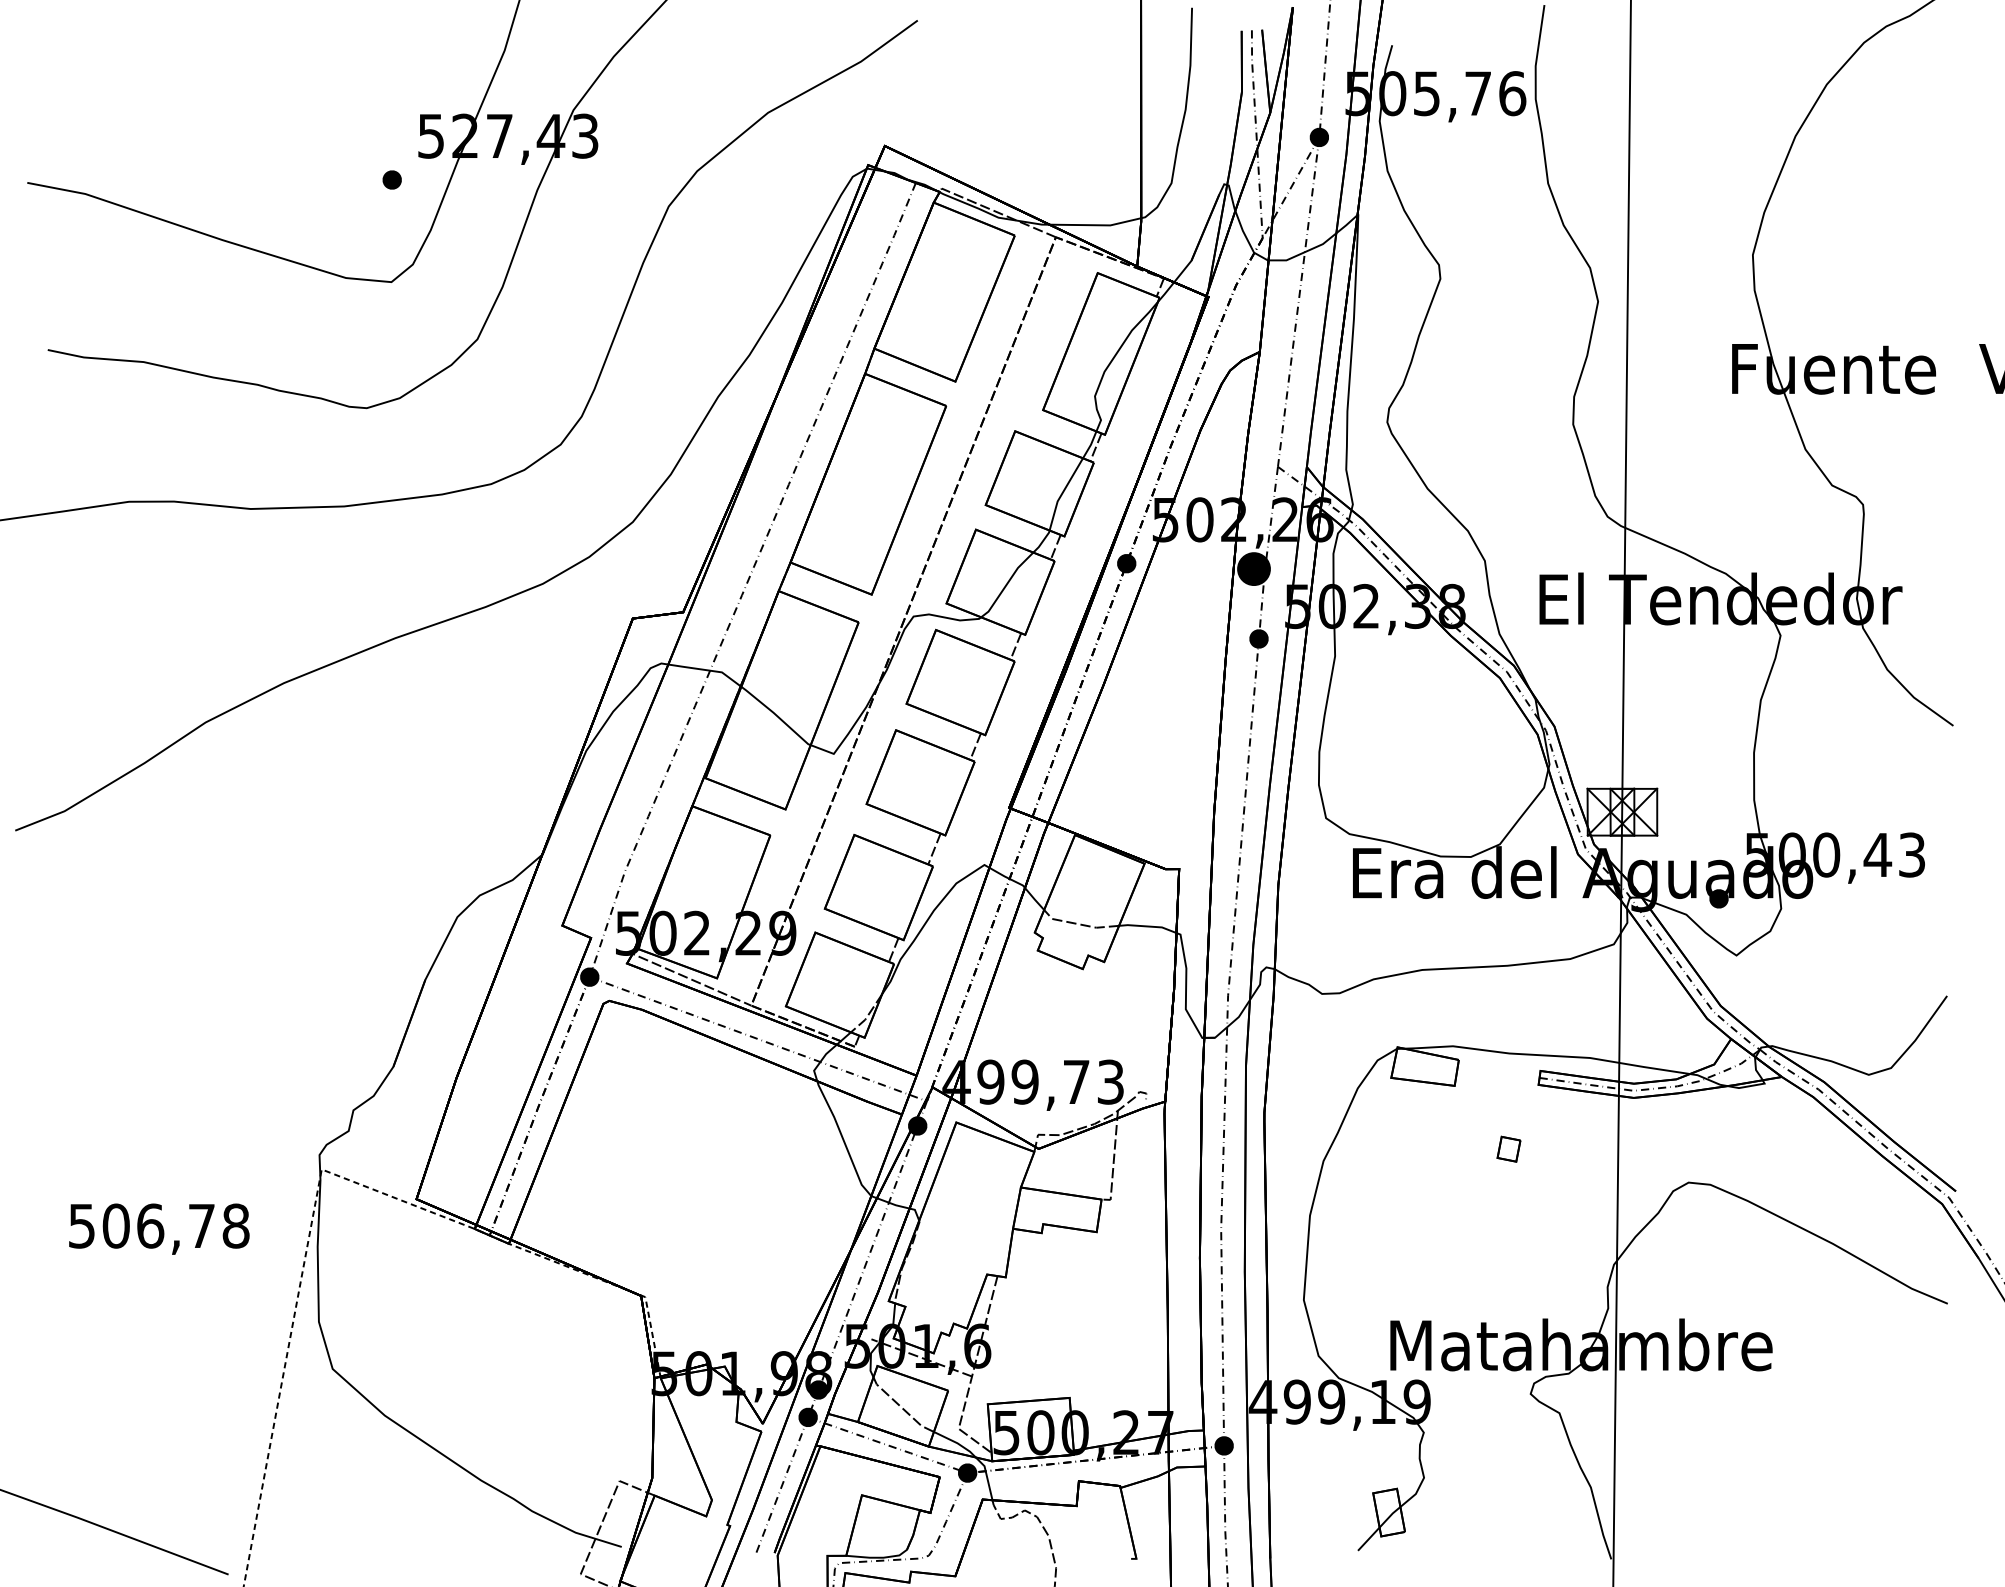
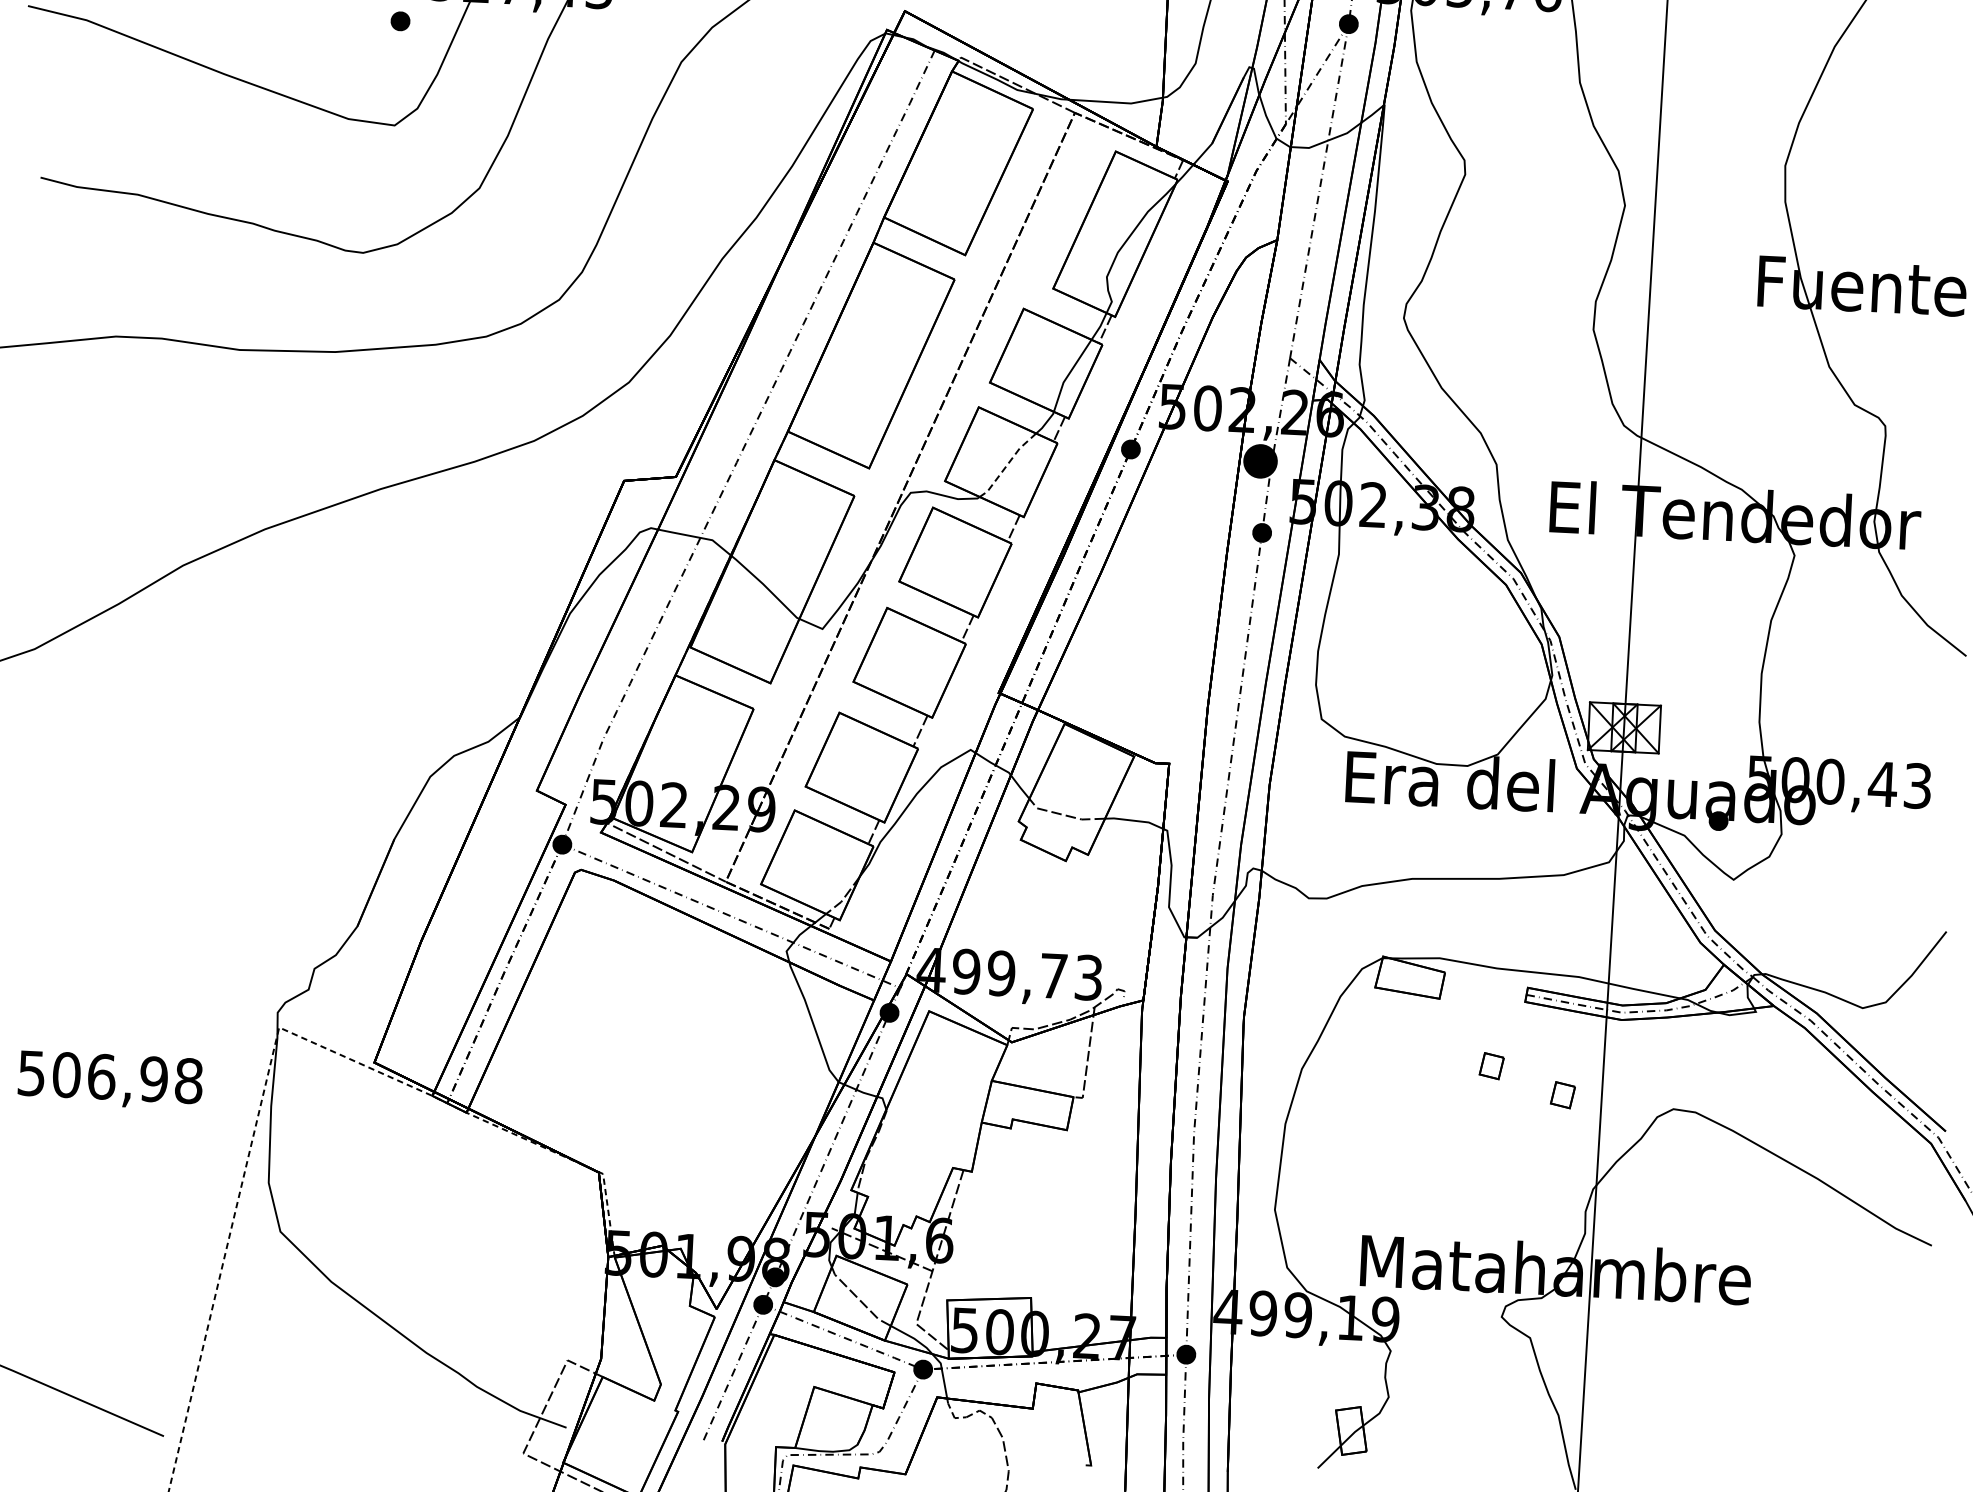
line: (1006, 585) -> (1007, 465), solid -> dashed
part: (1579, 1173) -> (1562, 1094), added
text: (201, 1225) -> (153, 1078), 506,78 -> 506,98

